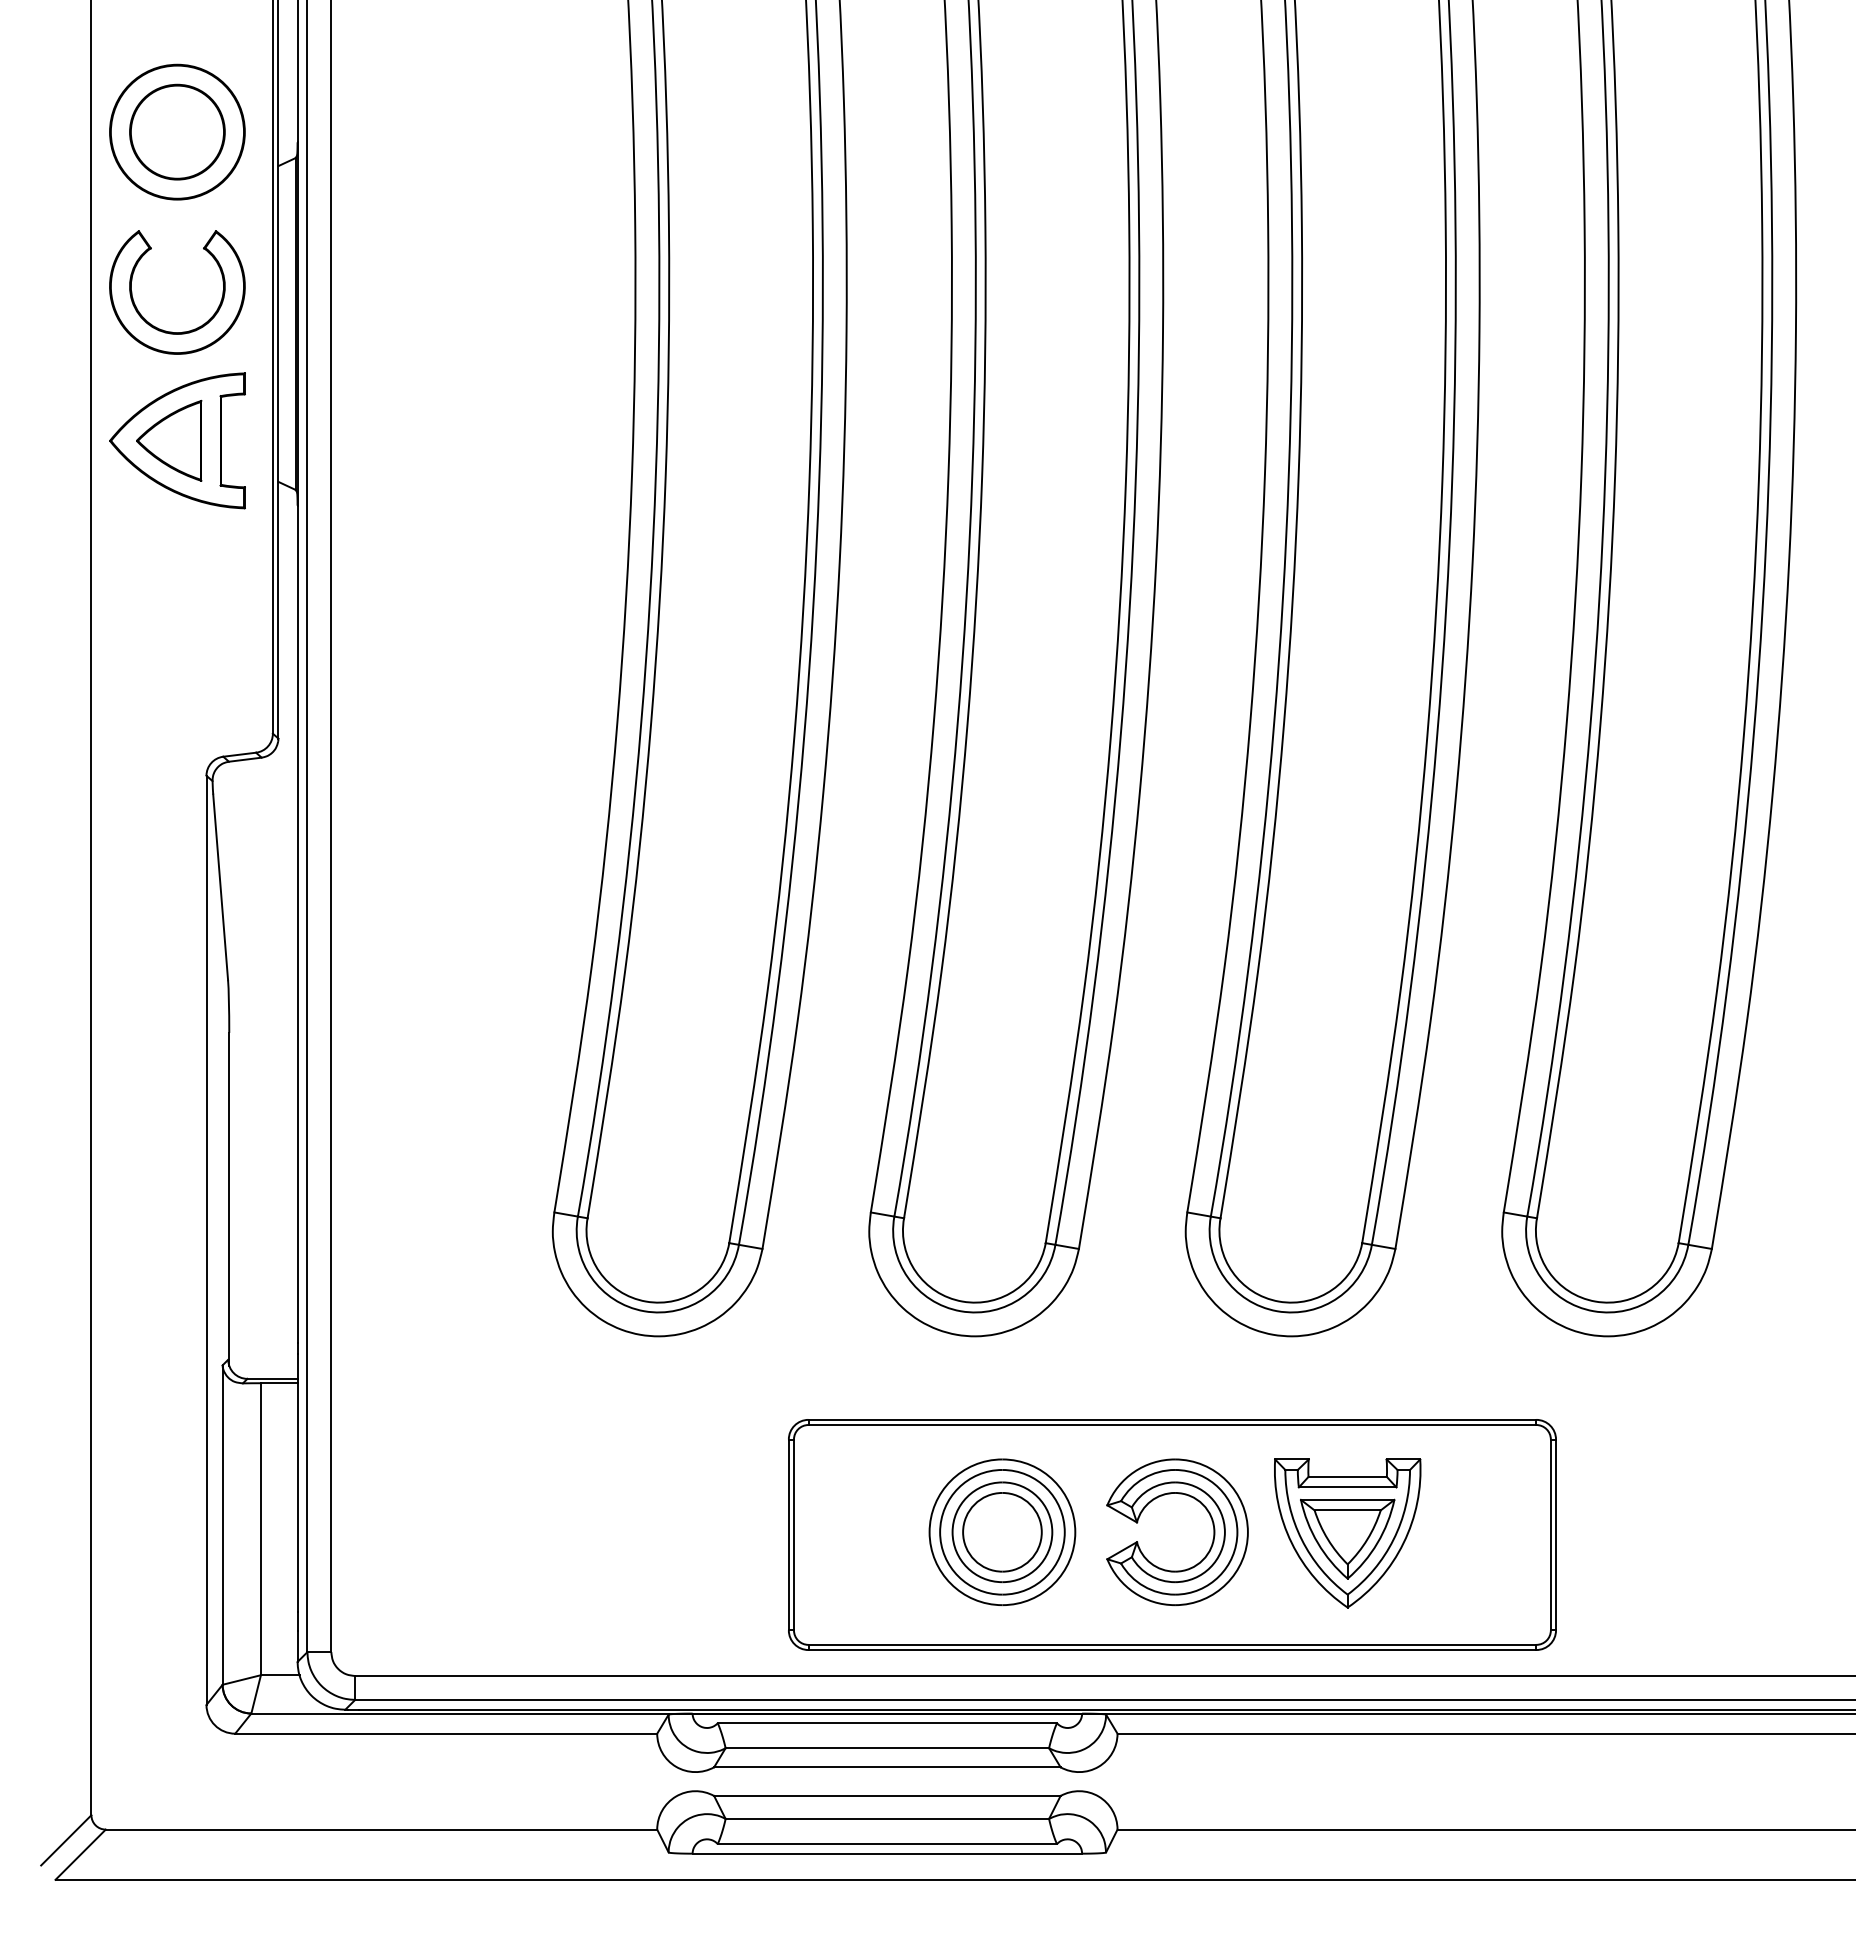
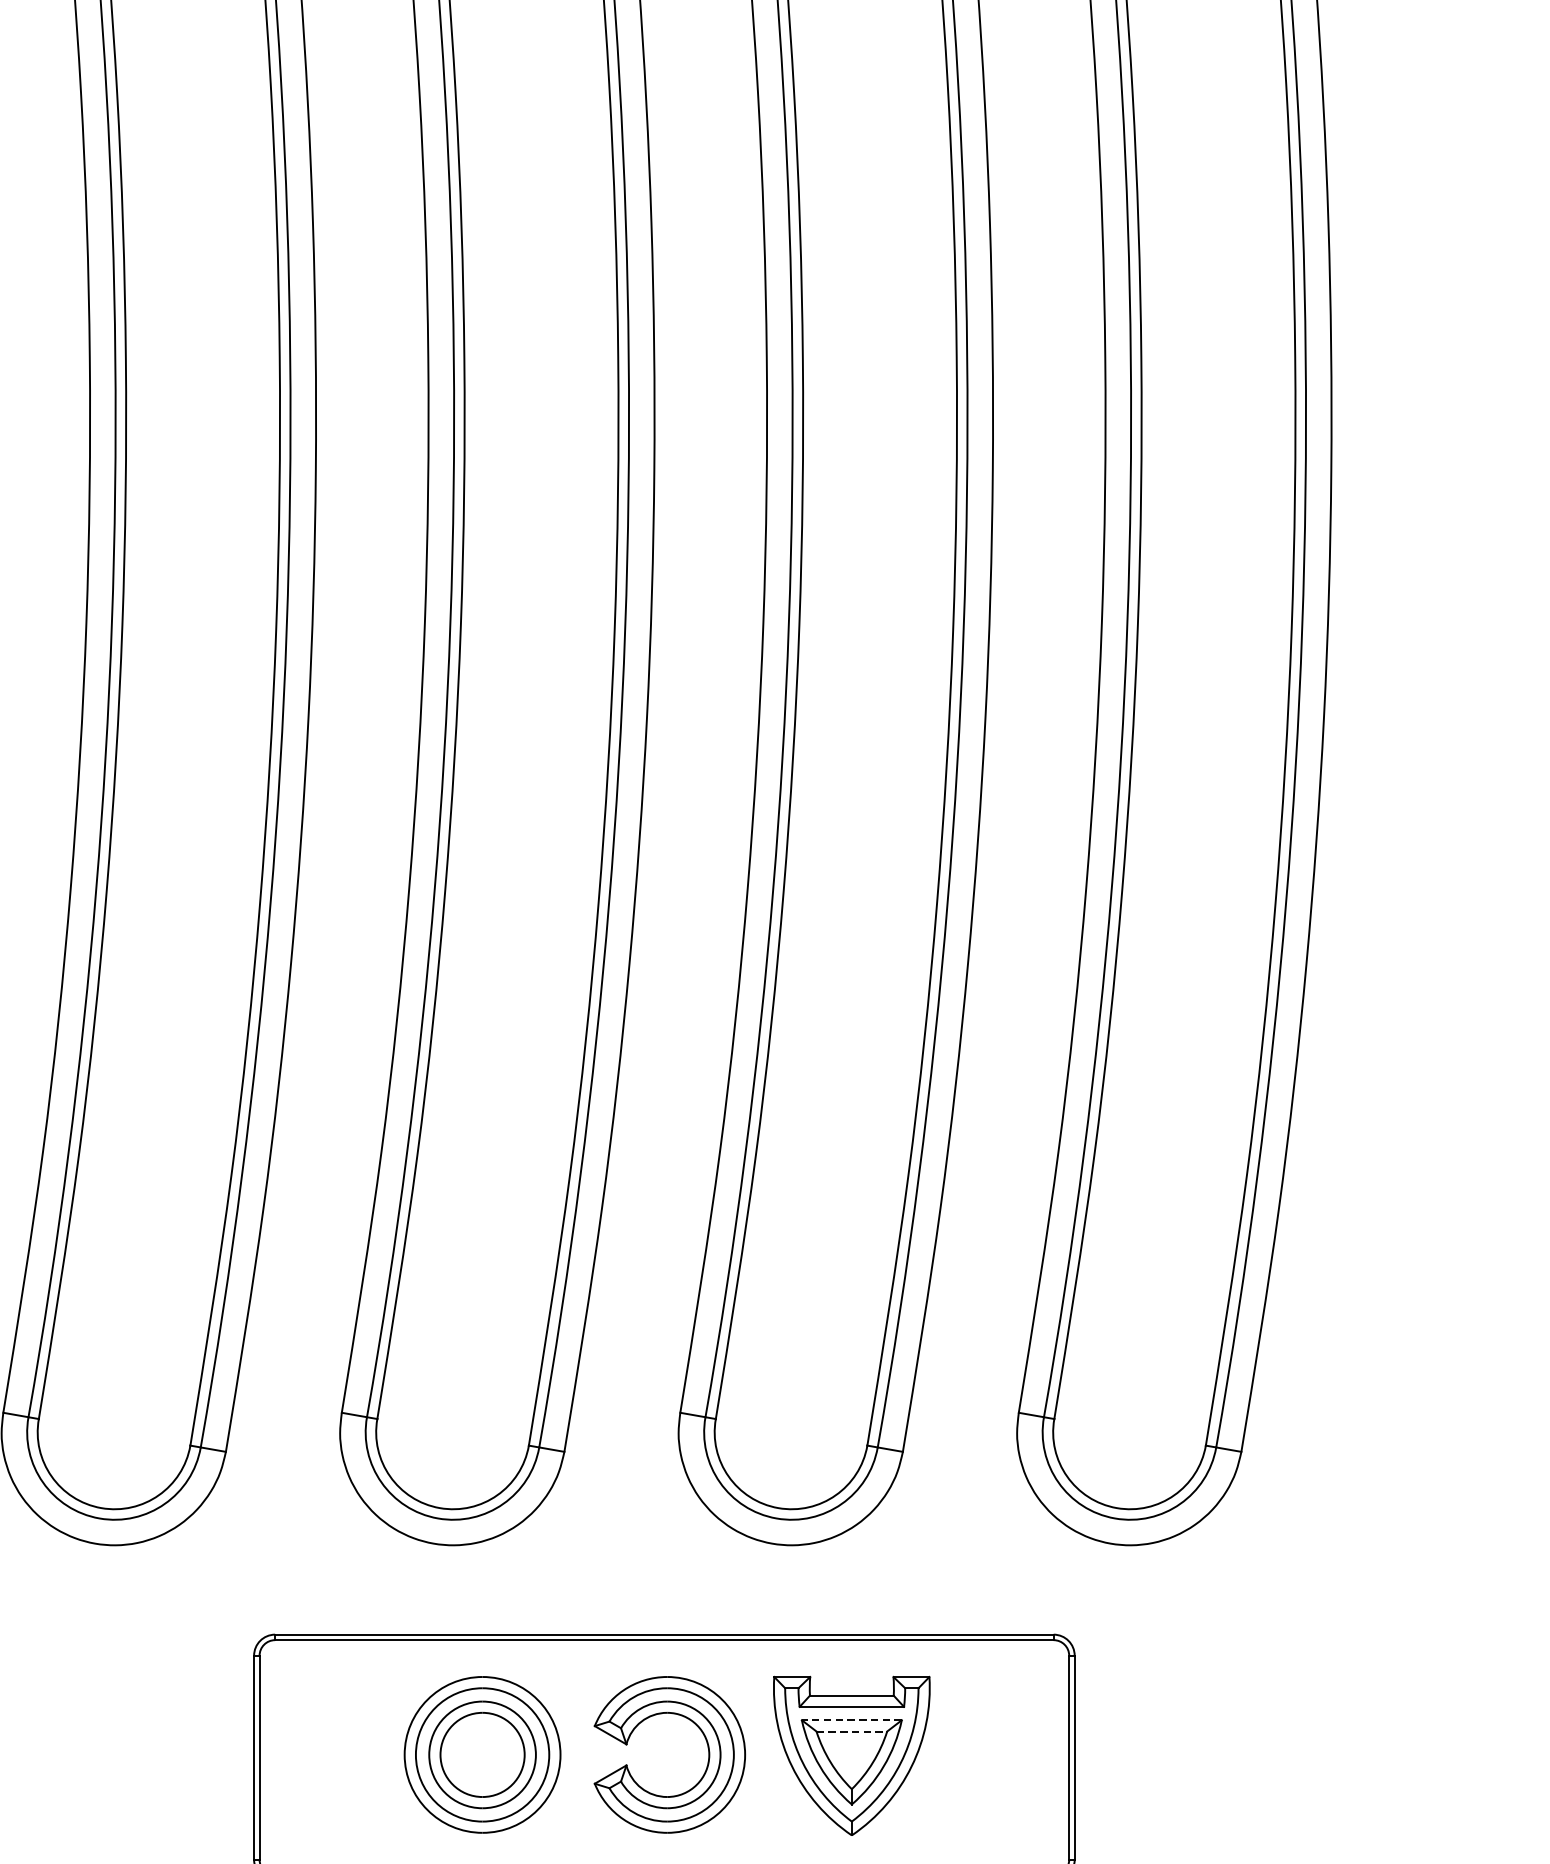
line: (1347, 1499) -> (851, 1719), solid -> dashed
line: (1348, 1510) -> (852, 1731), solid -> dashed

